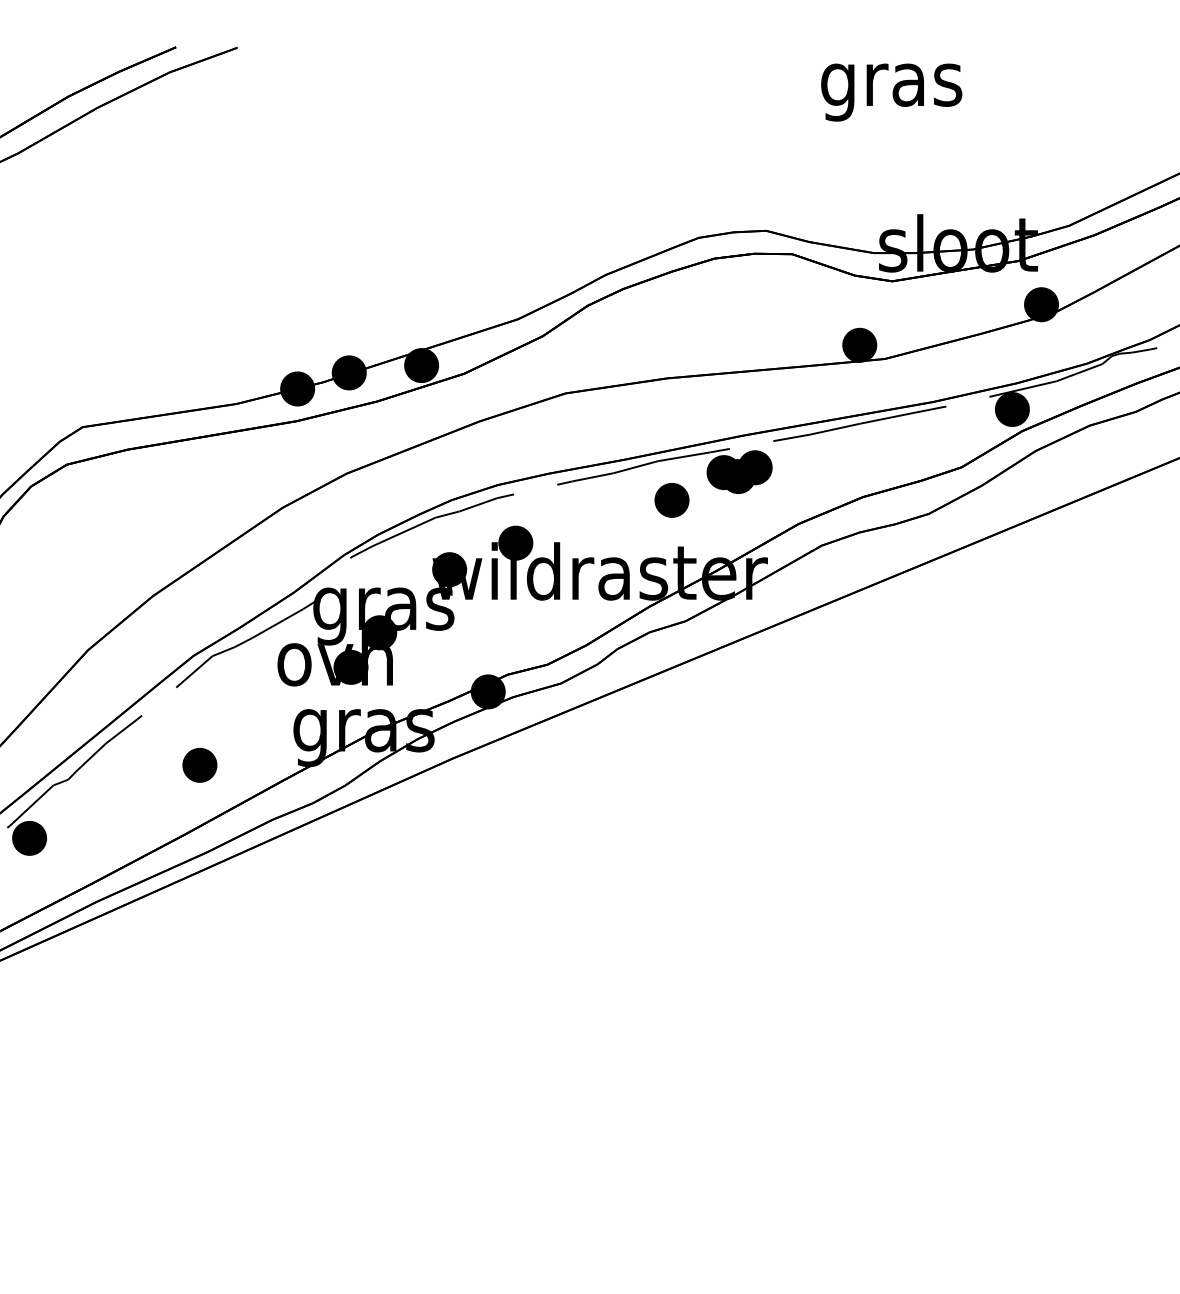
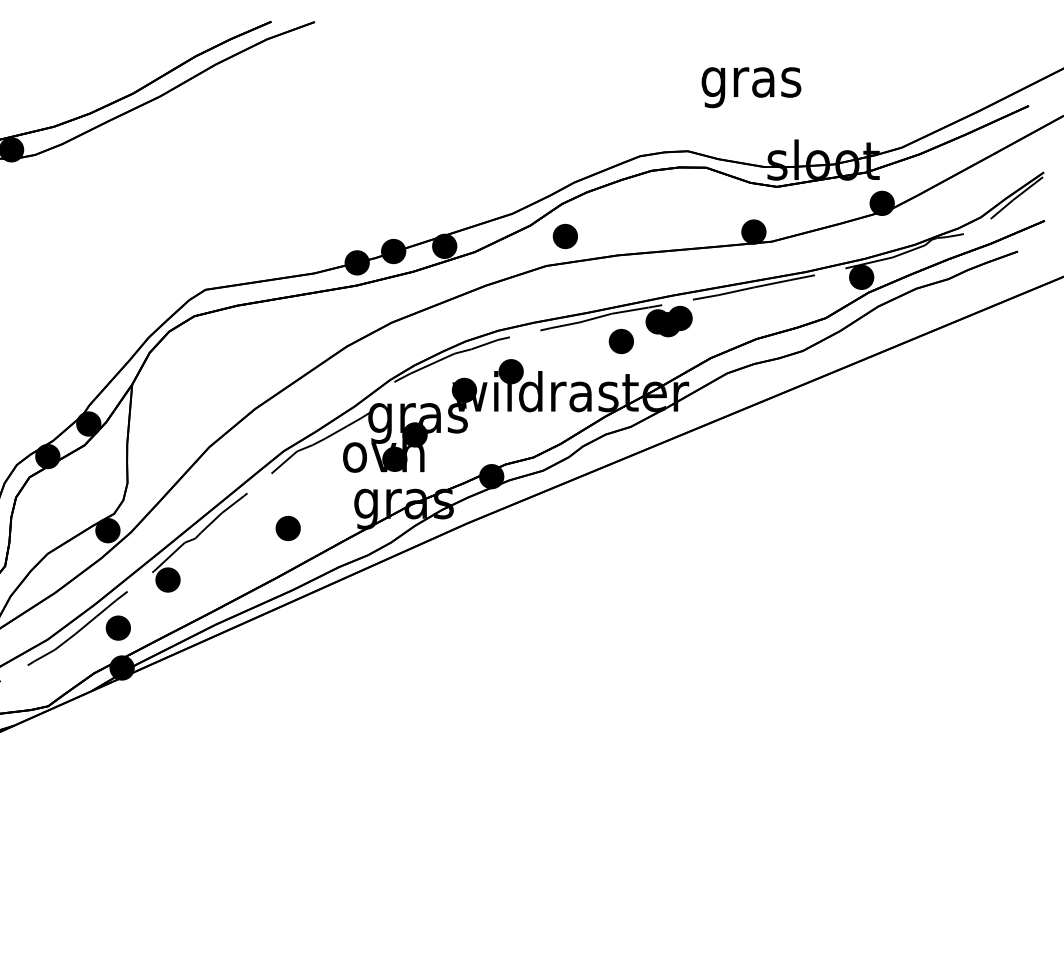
text: (891, 92) -> (751, 87), moved
part: (591, 351) -> (564, 236), added

